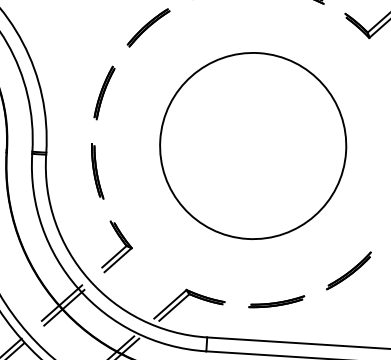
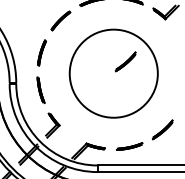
part: (279, 121) -> (125, 61), added

